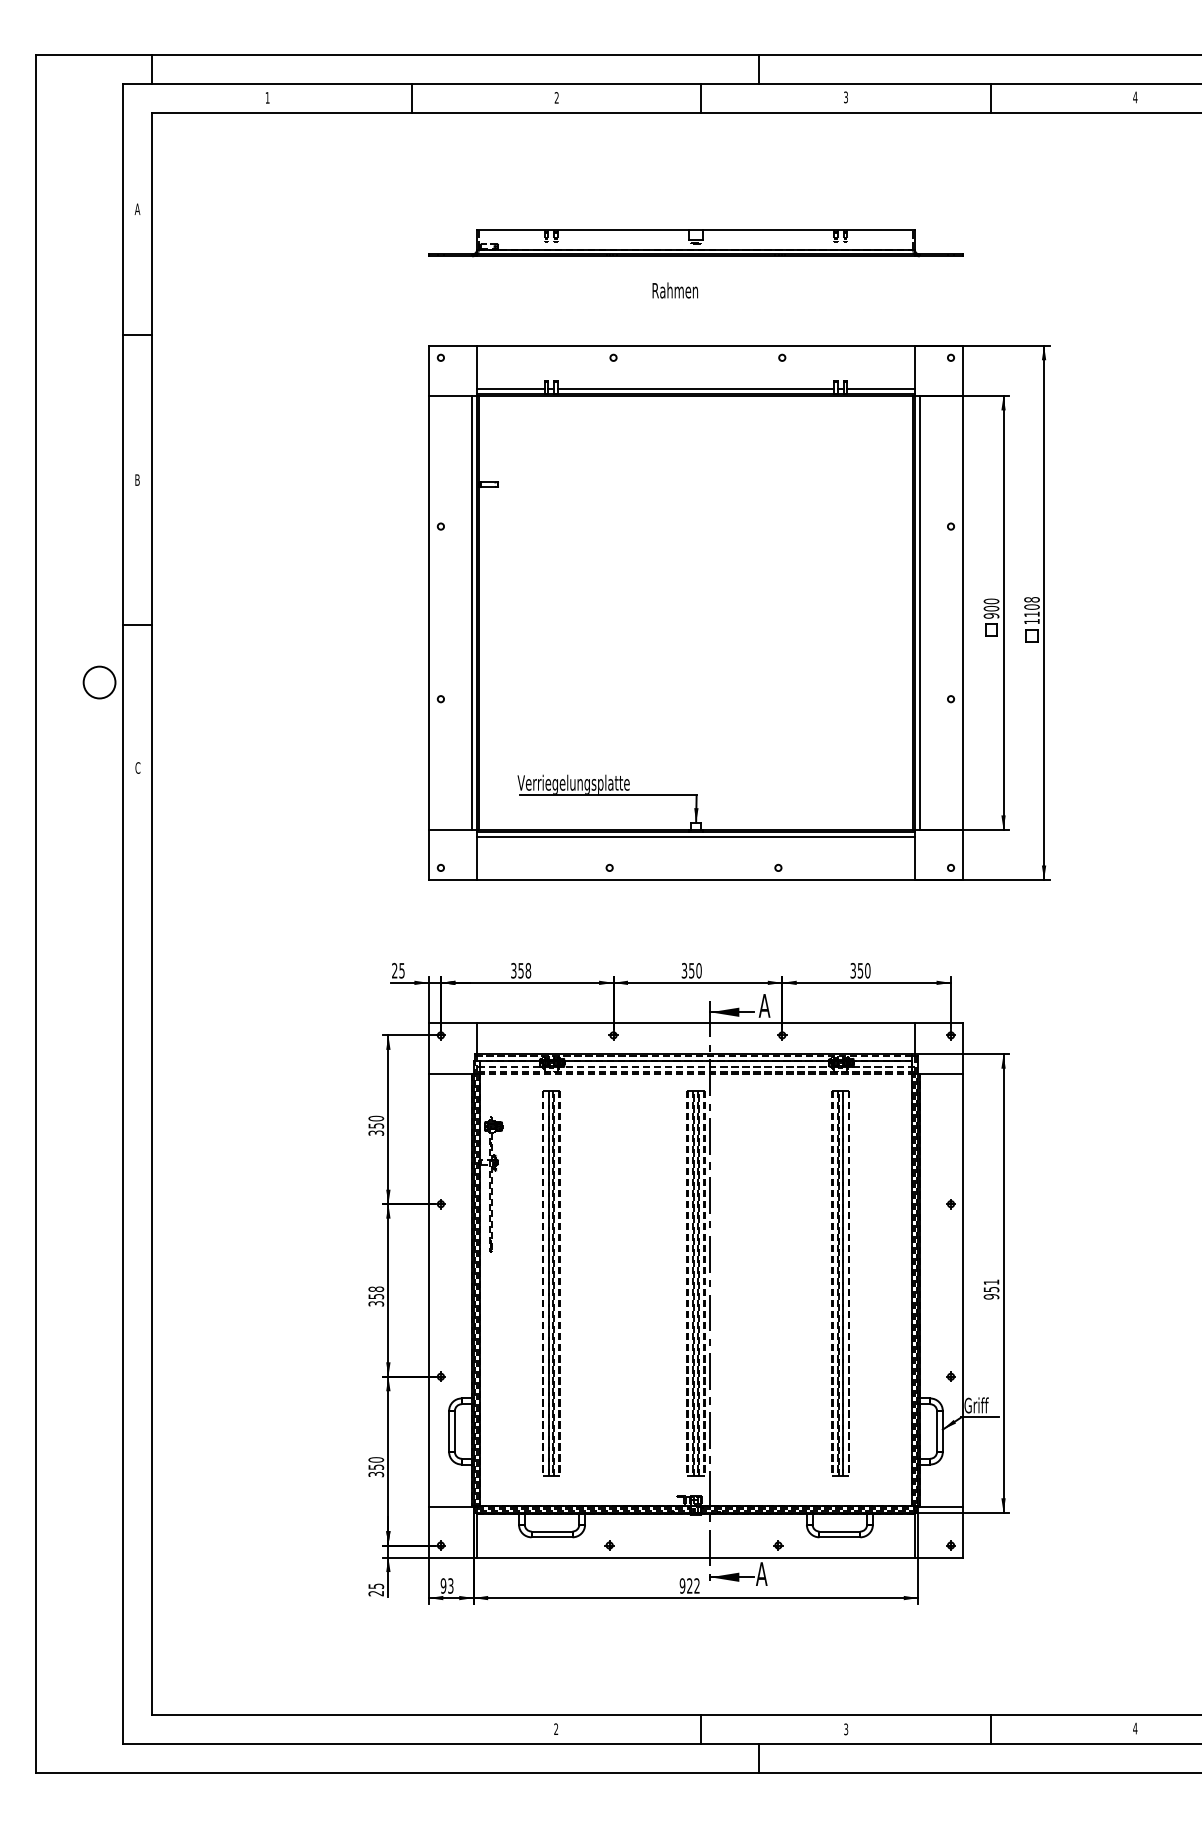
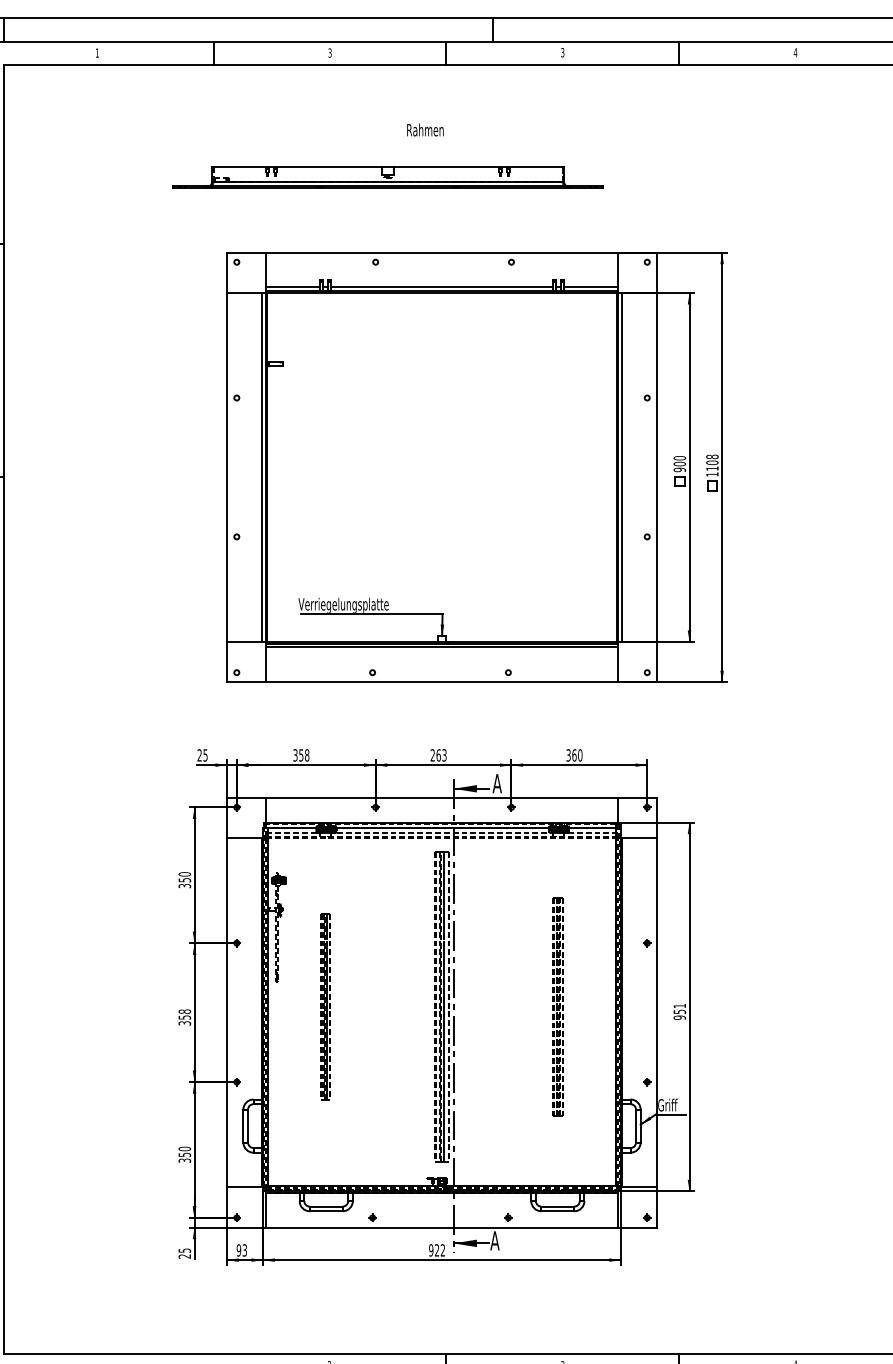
text: (556, 98) -> (329, 53), 2 -> 3
part: (695, 243) -> (387, 177), moved
text: (674, 290) -> (424, 130), moved
text: (691, 970) -> (438, 755), 350 -> 263
text: (860, 970) -> (574, 755), 350 -> 360
part: (551, 1283) -> (325, 1007), size x0.6
part: (840, 1283) -> (558, 1007), size x0.7

